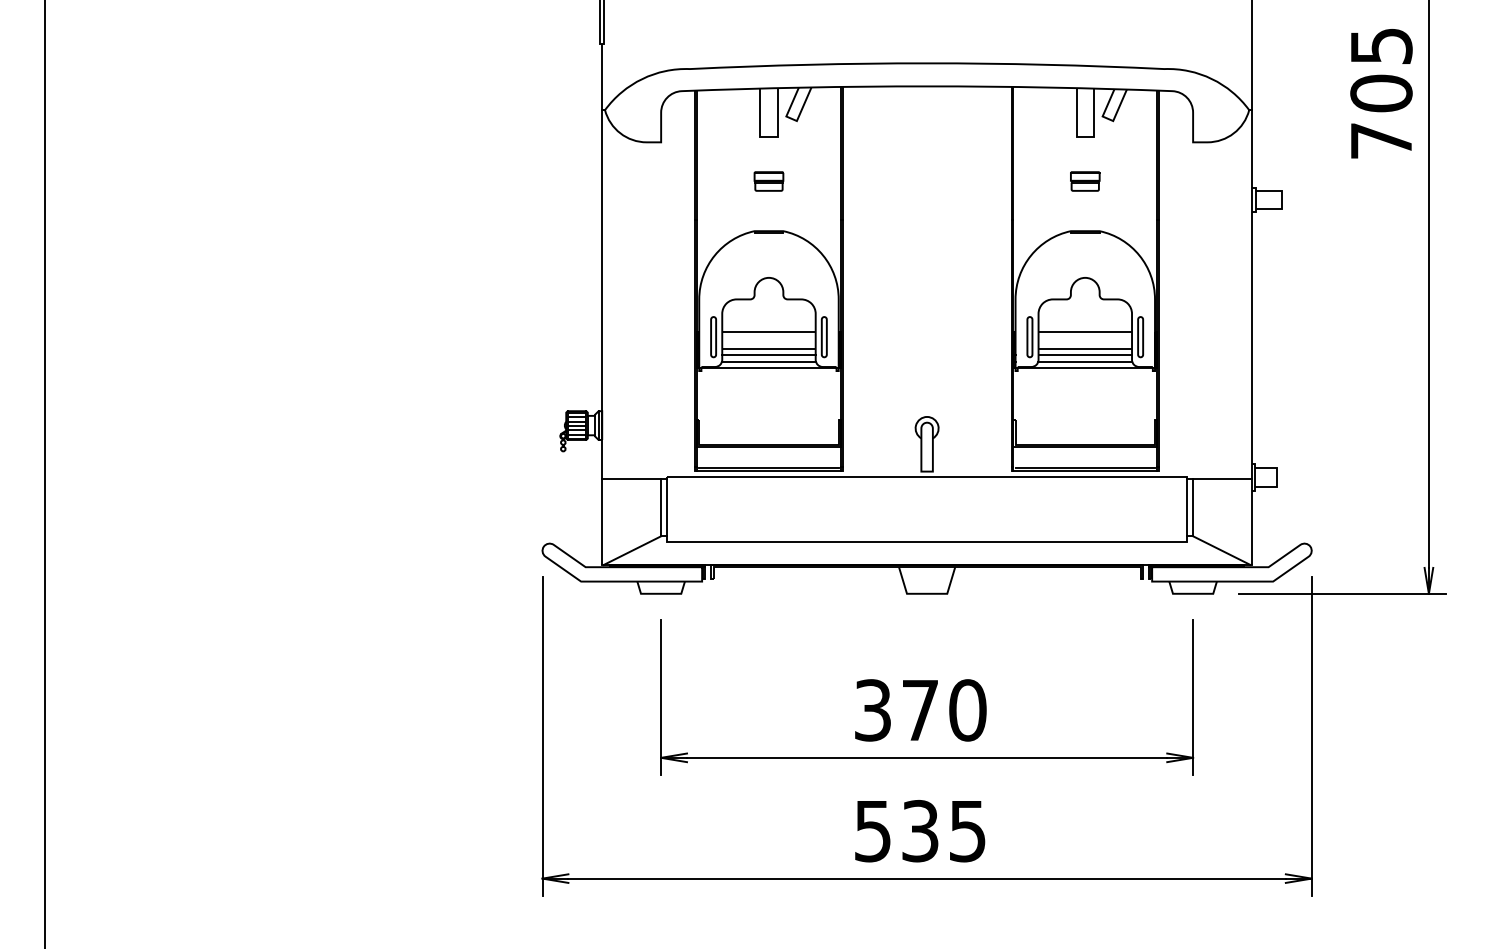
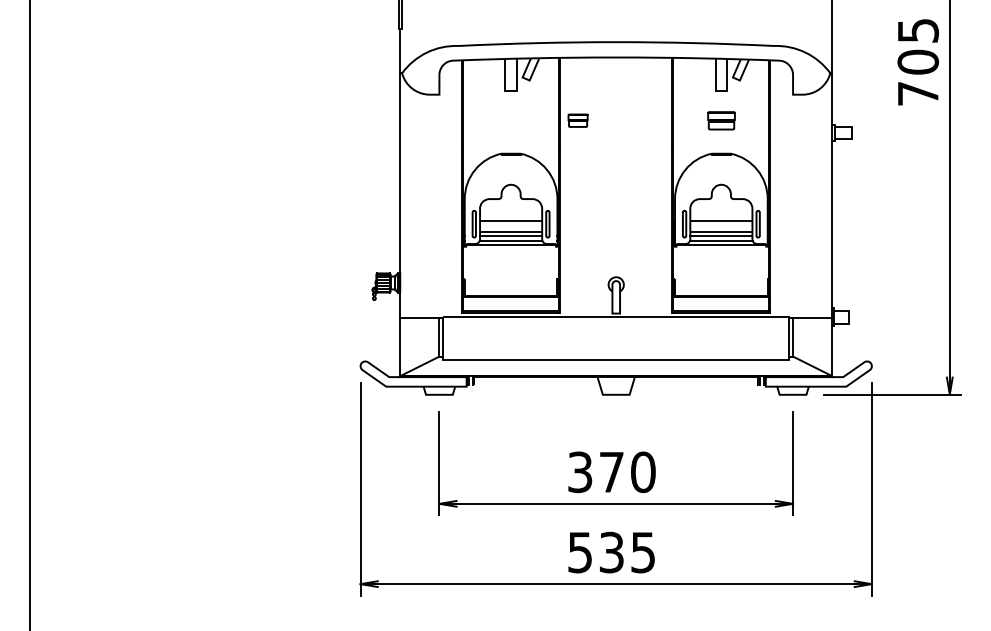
part: (768, 181) -> (577, 120), moved
part: (1083, 181) -> (720, 120), size x1.4

